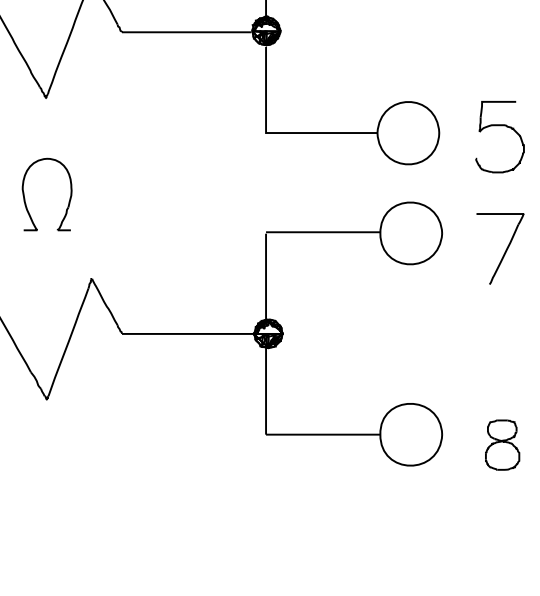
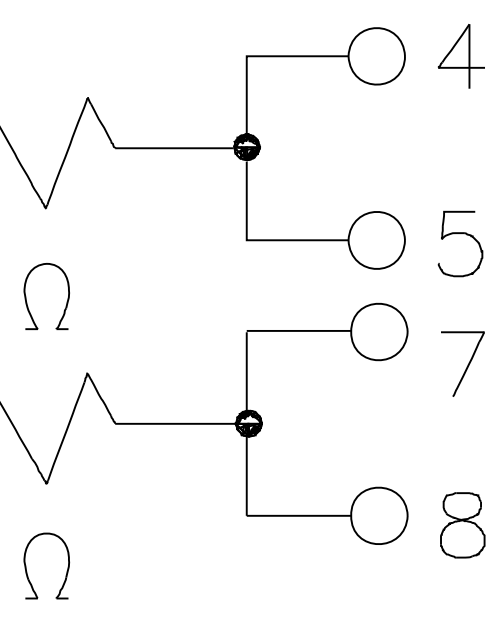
part: (500, 248) -> (462, 363), moved
part: (502, 445) -> (462, 525), size x1.43
part: (26, 495) -> (27, 571), added

